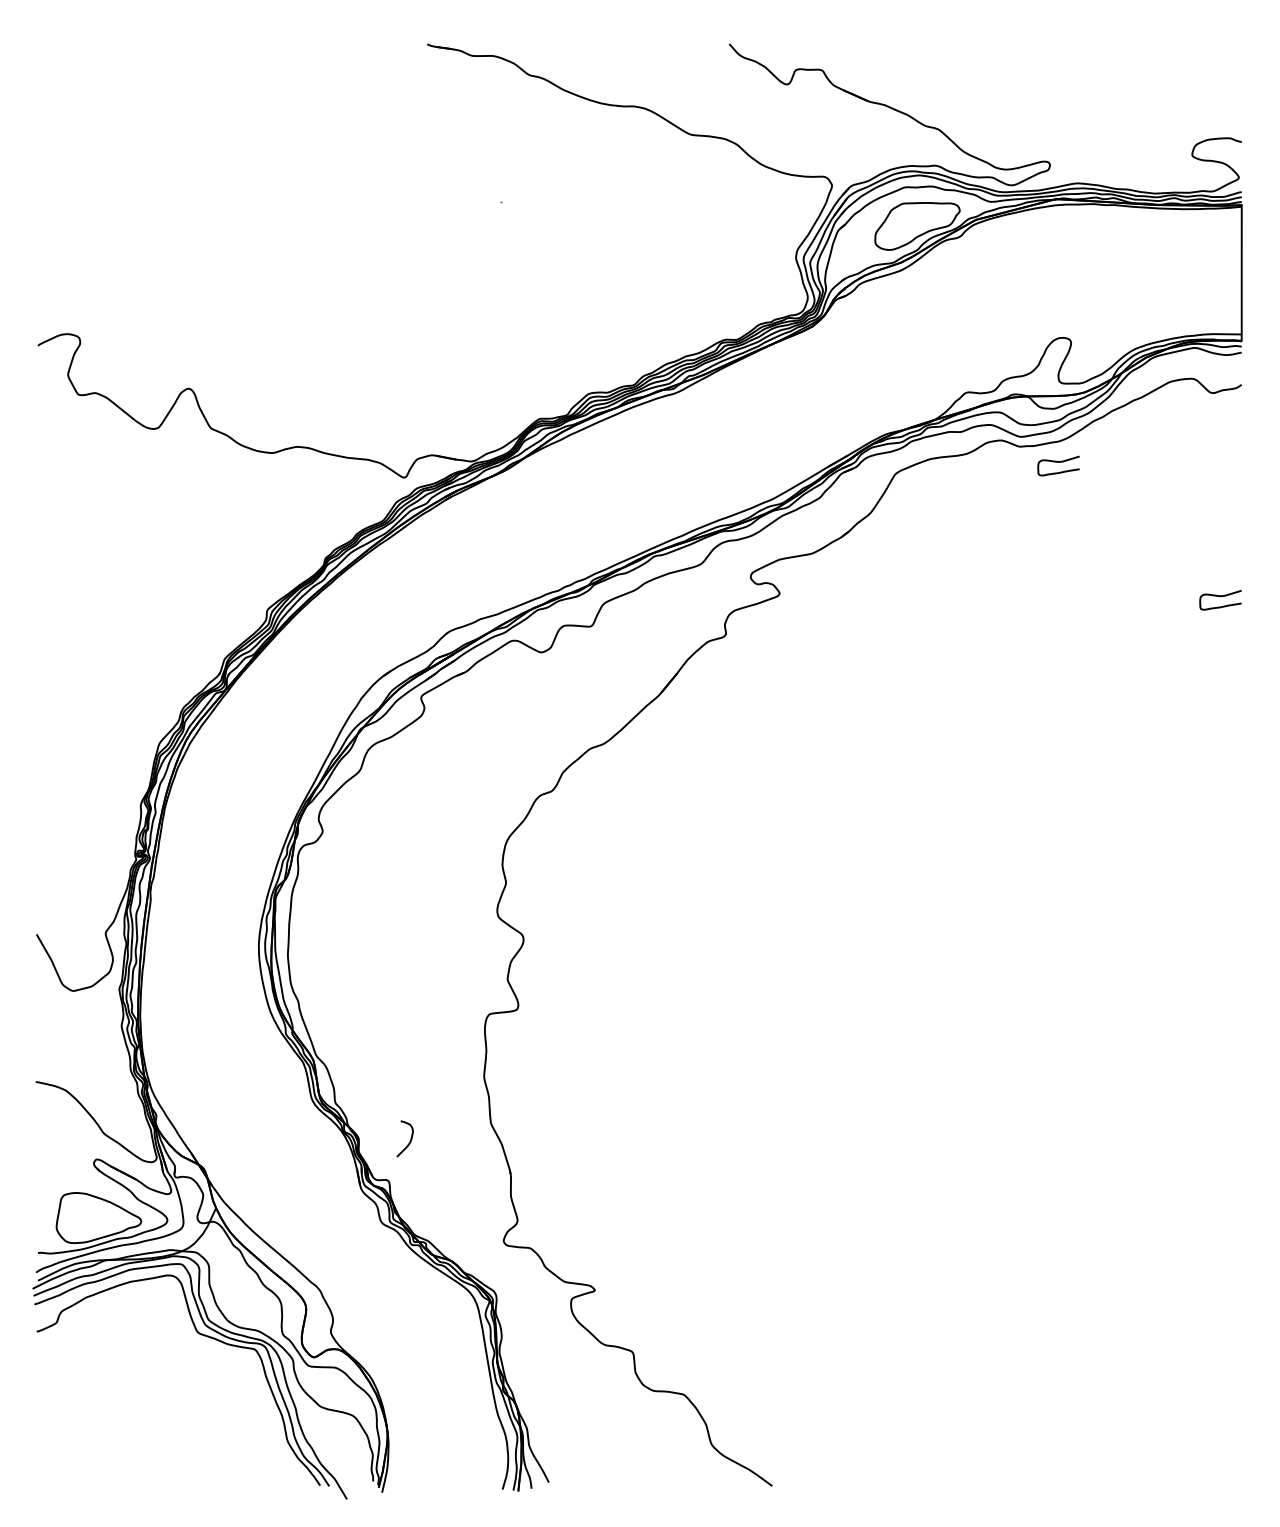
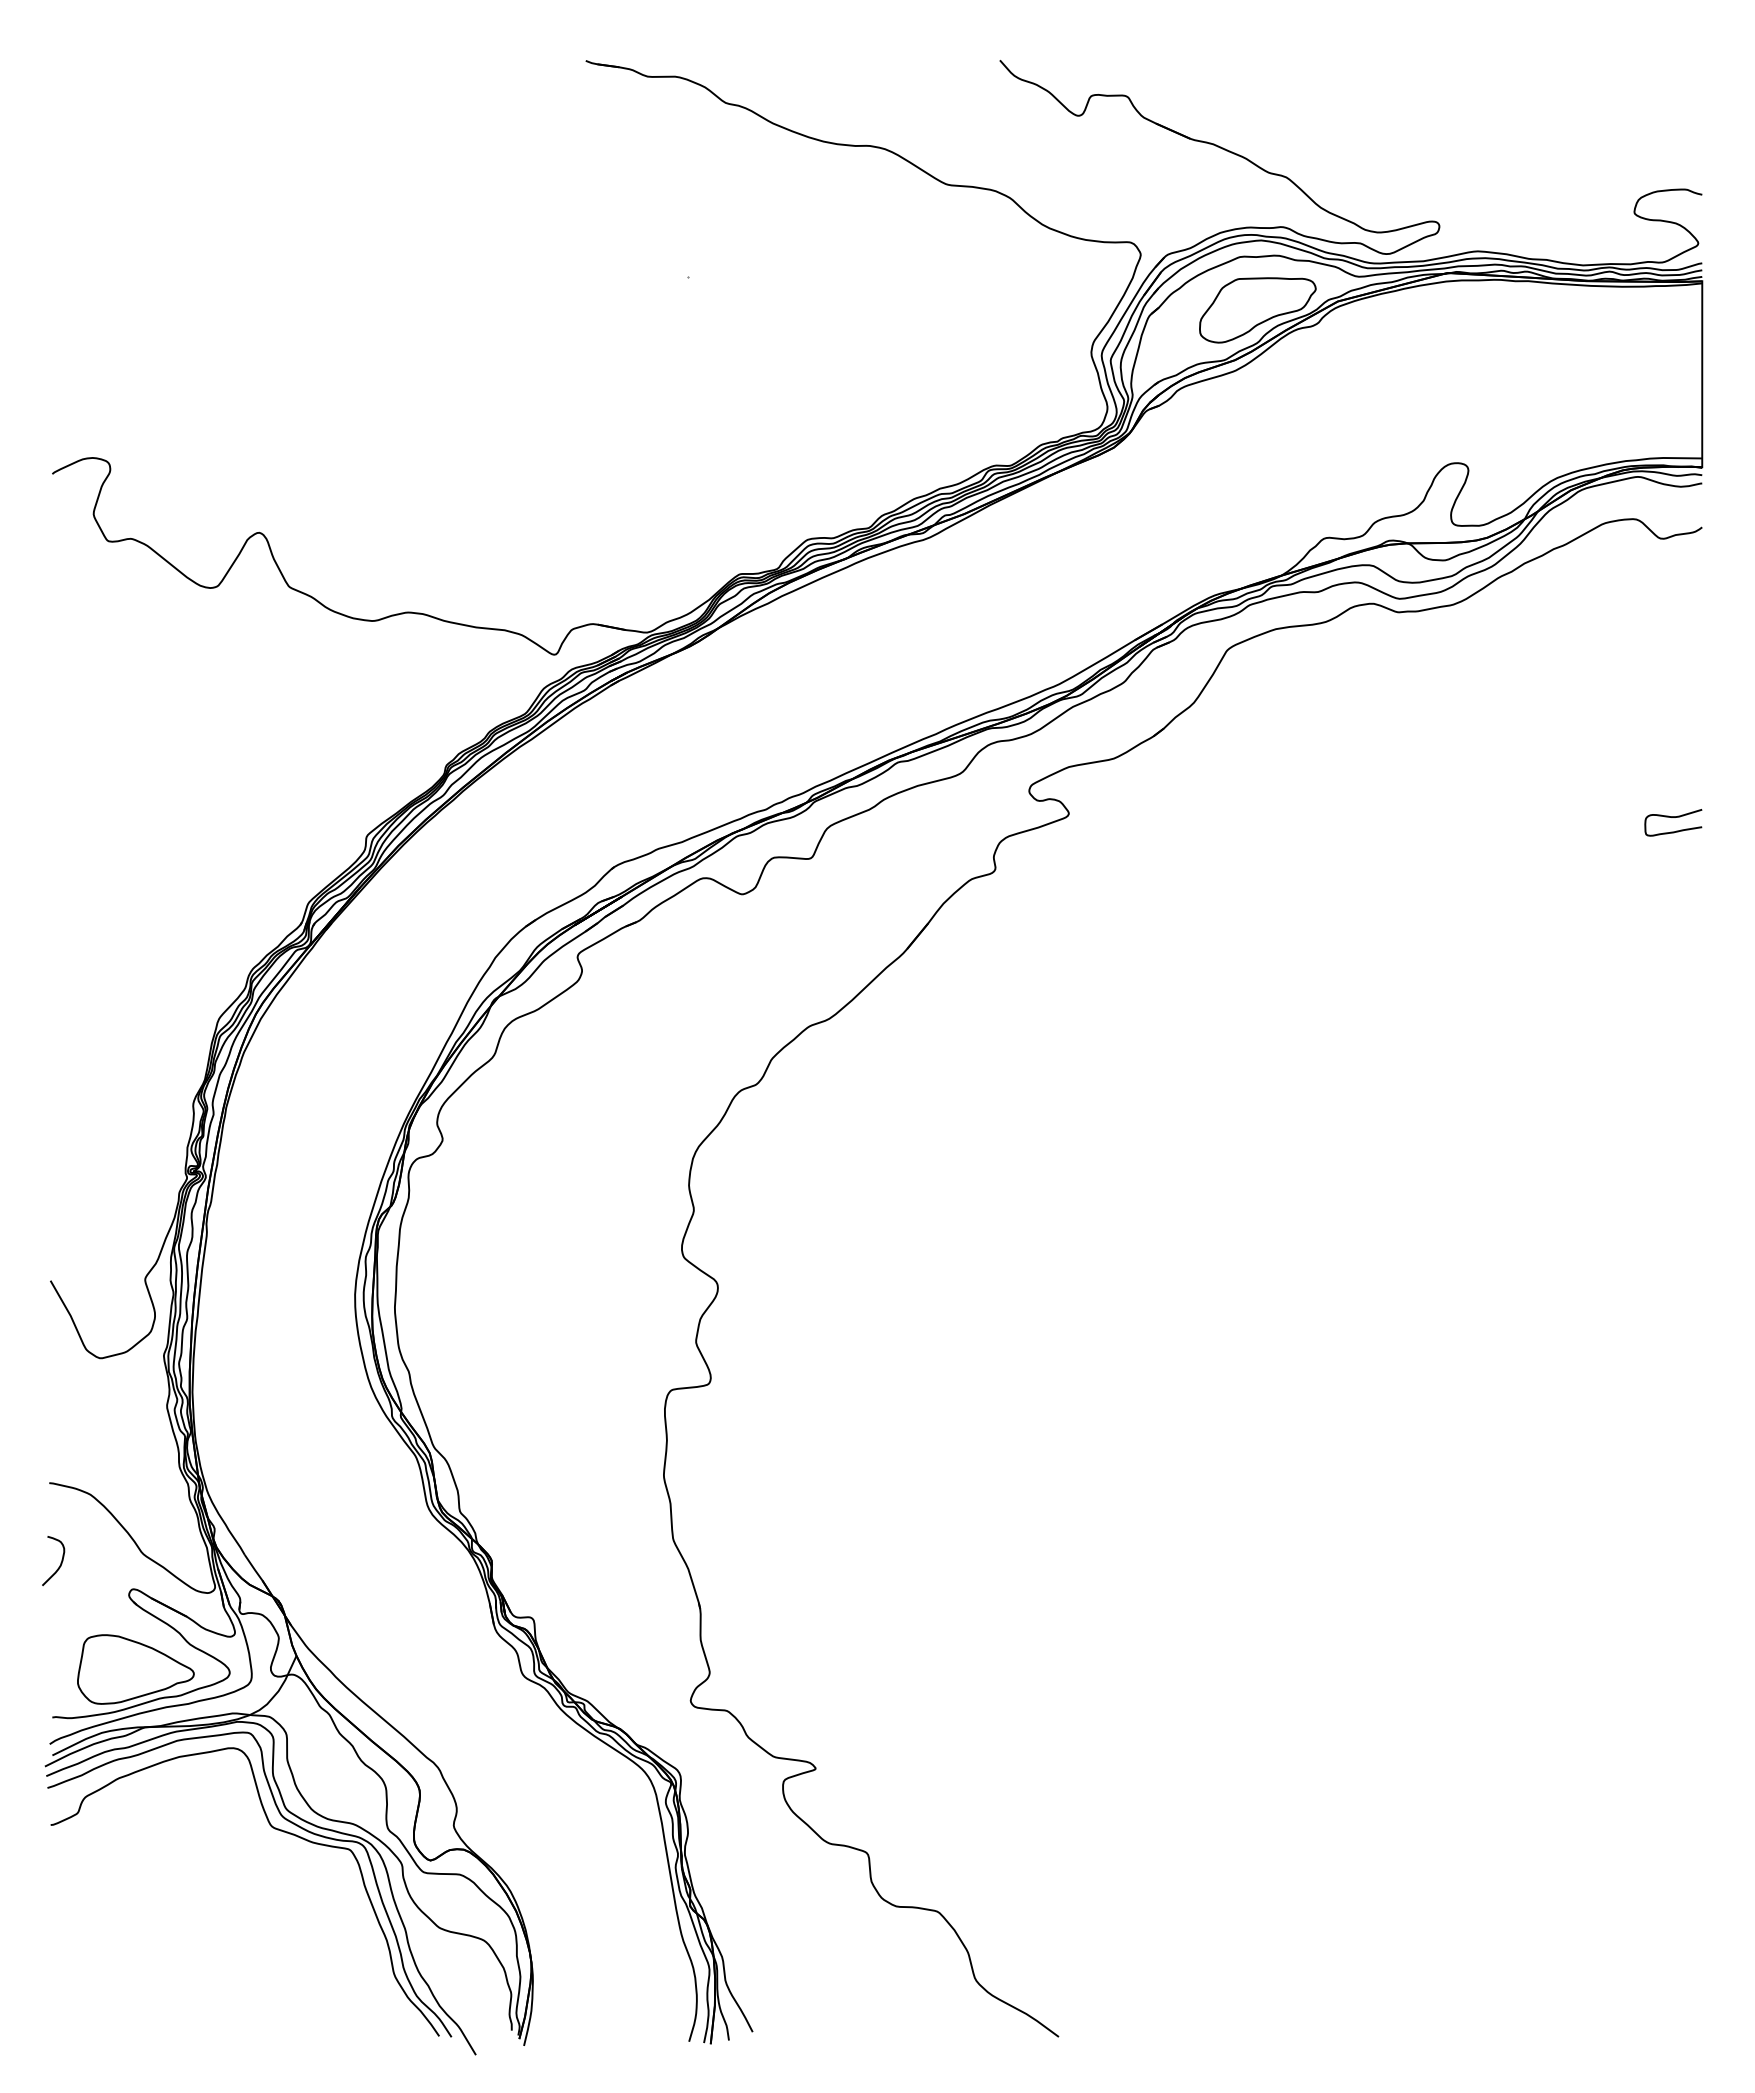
curve: (1058, 462) -> (1451, 633), removed
curve: (410, 1139) -> (60, 1562), moved

